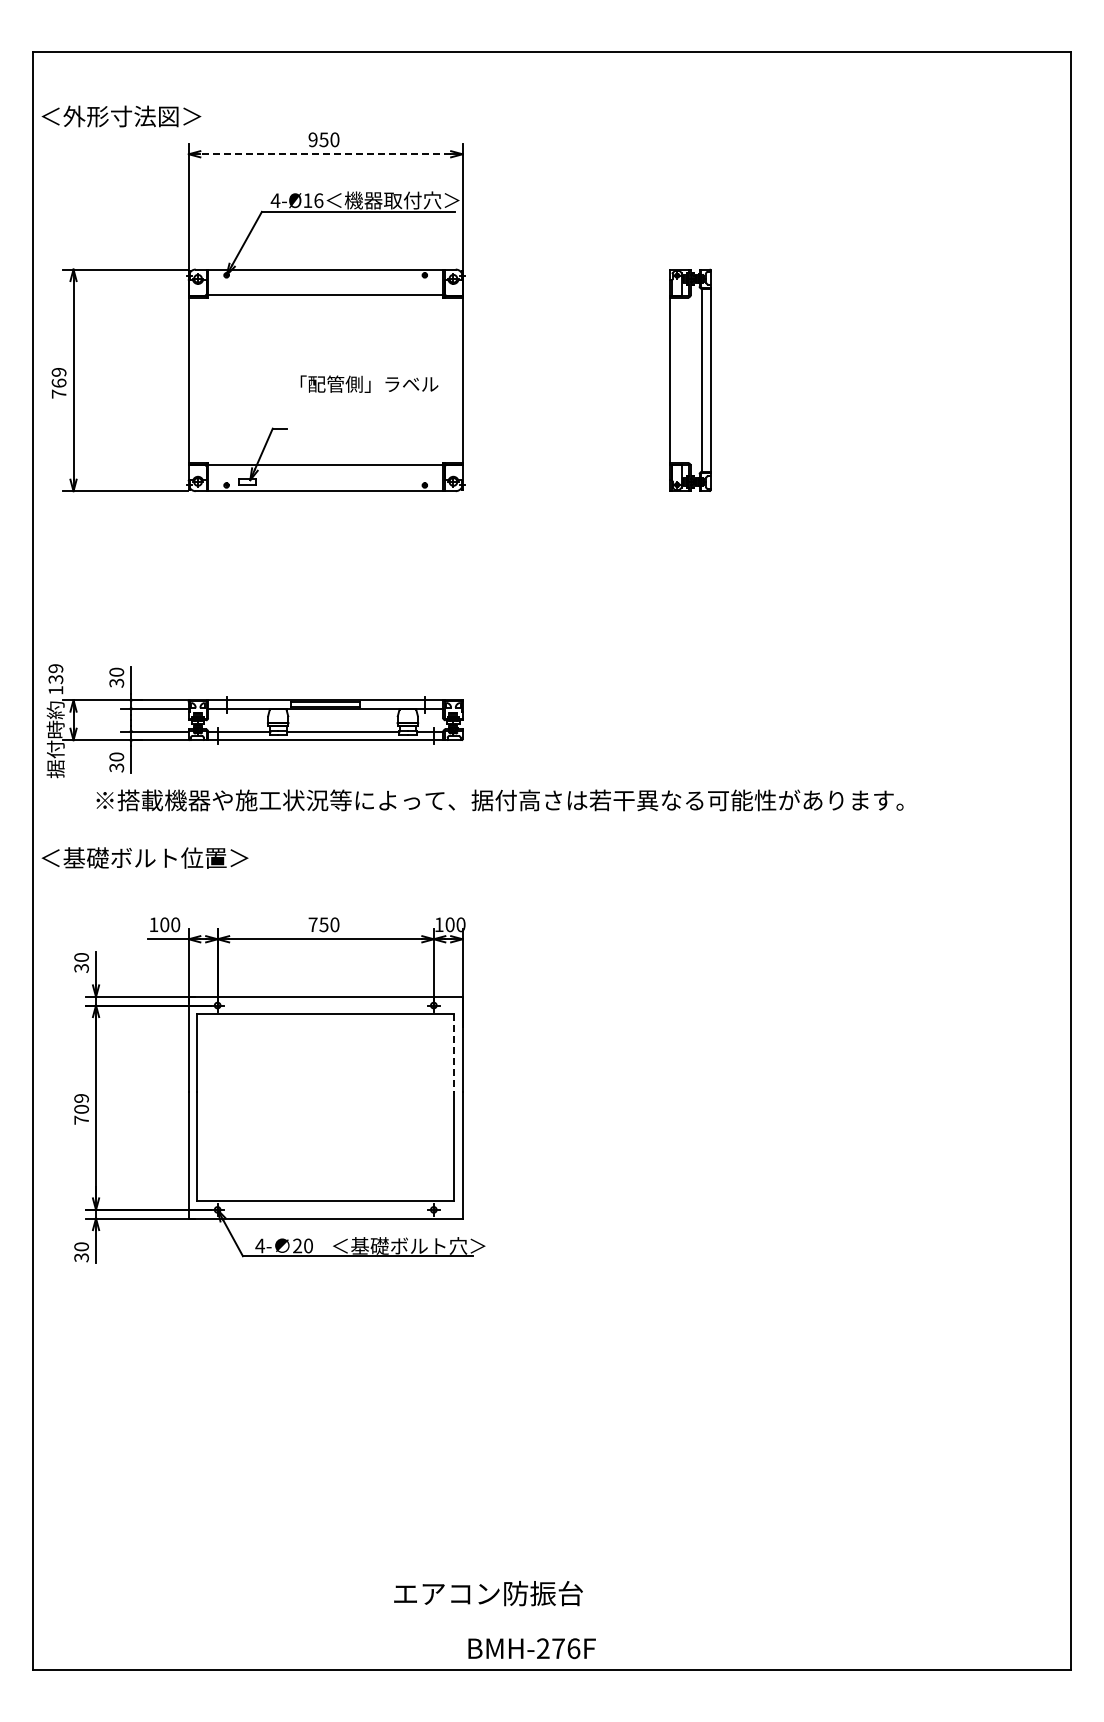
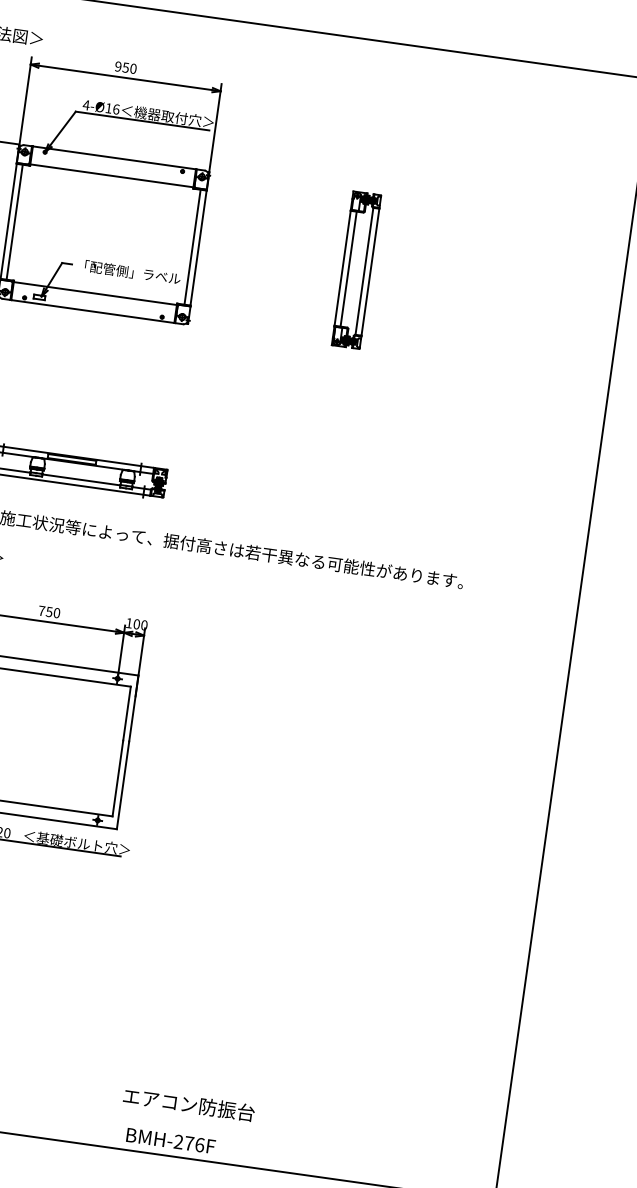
line: (325, 154) -> (125, 78), dashed -> solid
line: (197, 380) -> (14, 222), added
line: (454, 380) -> (192, 247), added
line: (679, 380) -> (348, 269), added
text: (369, 383) -> (132, 272), moved
line: (454, 1053) -> (127, 713), dashed -> solid
text: (488, 1593) -> (189, 1104), moved
text: (531, 1648) -> (170, 1140), moved

